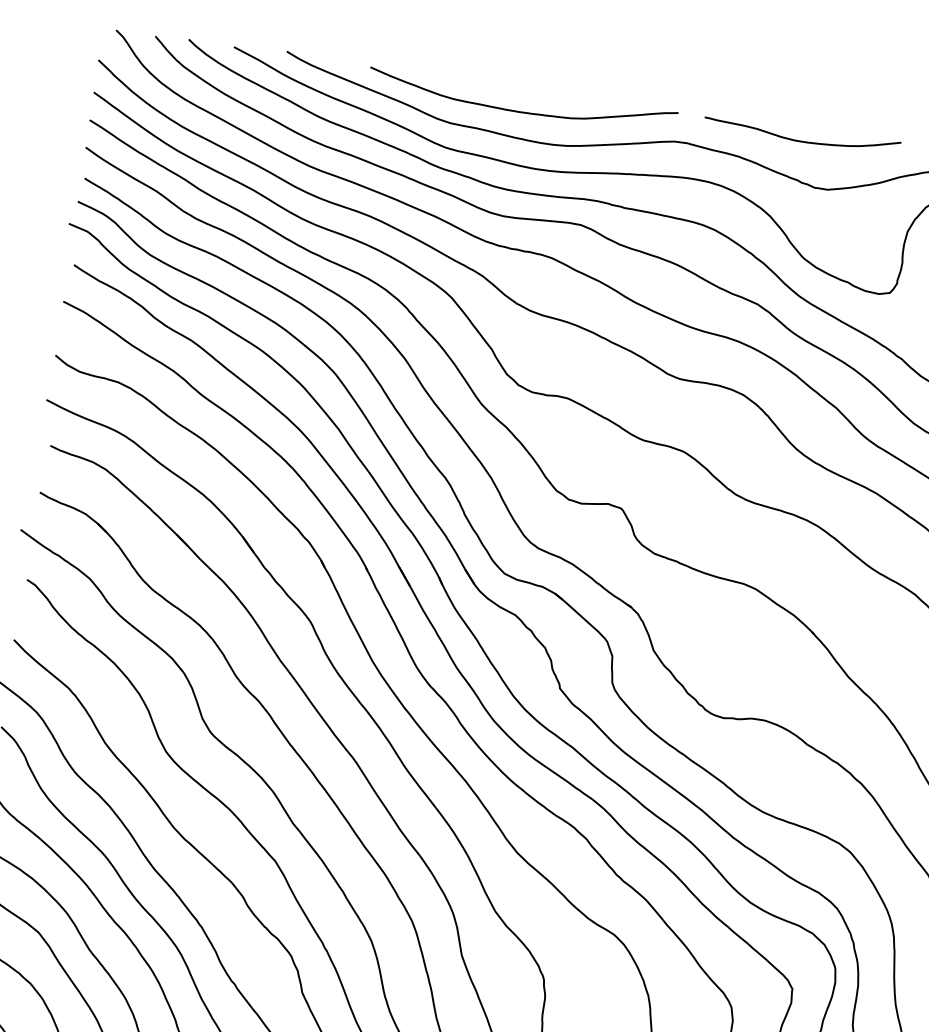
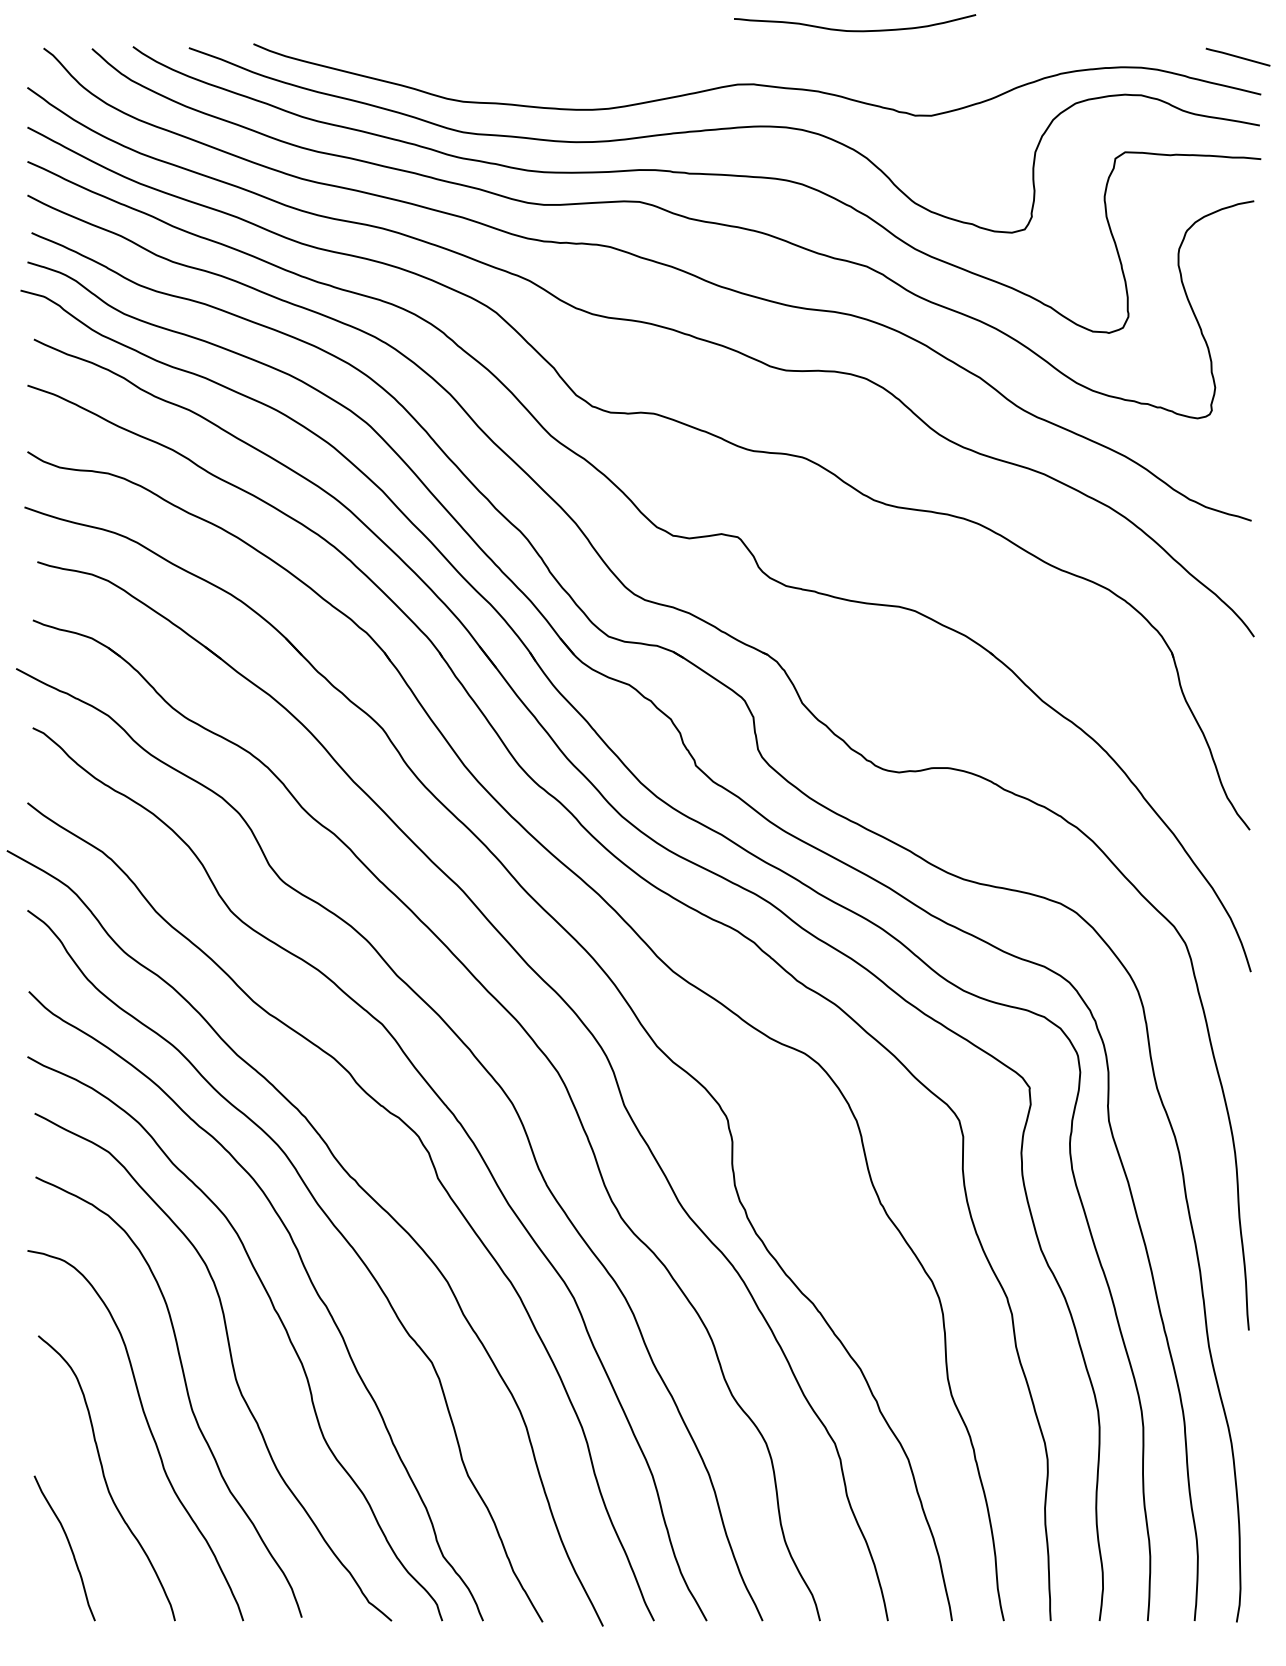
curve: (521, 111) -> (547, 75), removed
curve: (801, 141) -> (855, 30), moved

